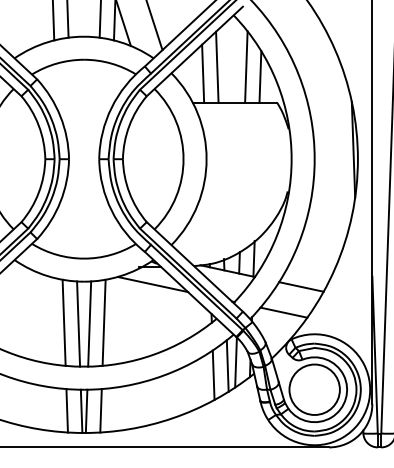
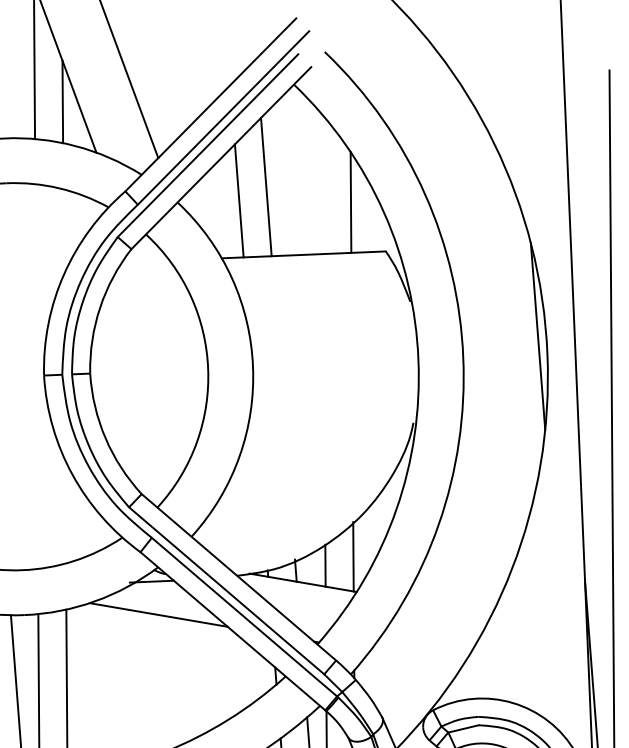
line: (246, 66) -> (323, 183), removed
line: (301, 286) -> (448, 606), removed
line: (283, 312) -> (415, 658), removed

